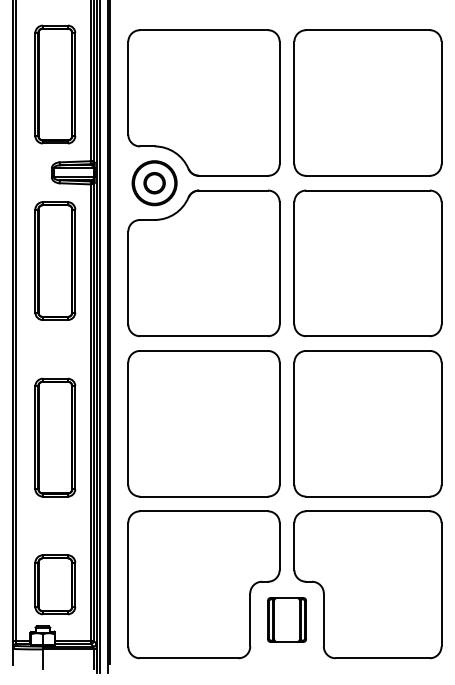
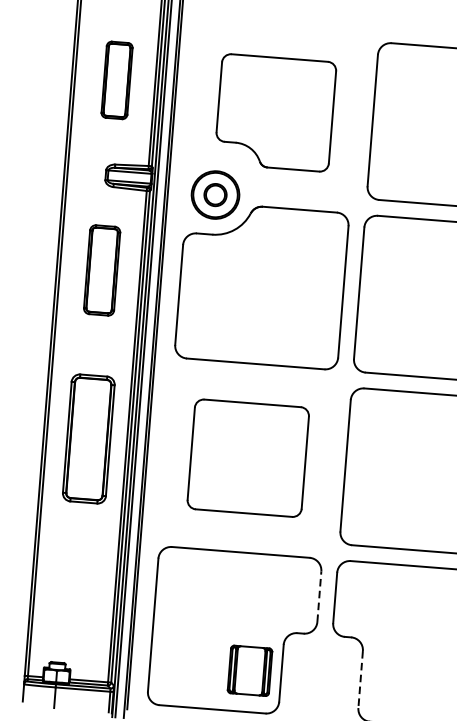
part: (55, 84) -> (117, 80), size x0.6
part: (203, 102) -> (274, 112), size x0.7
part: (55, 260) -> (102, 269), size x0.7
part: (203, 423) -> (247, 457), size x0.7
part: (55, 437) -> (88, 438), moved
line: (279, 546) -> (319, 596), solid -> dashed
part: (55, 584) -> (74, 618), removed
part: (286, 619) -> (249, 670), moved
line: (323, 620) -> (360, 680), solid -> dashed

